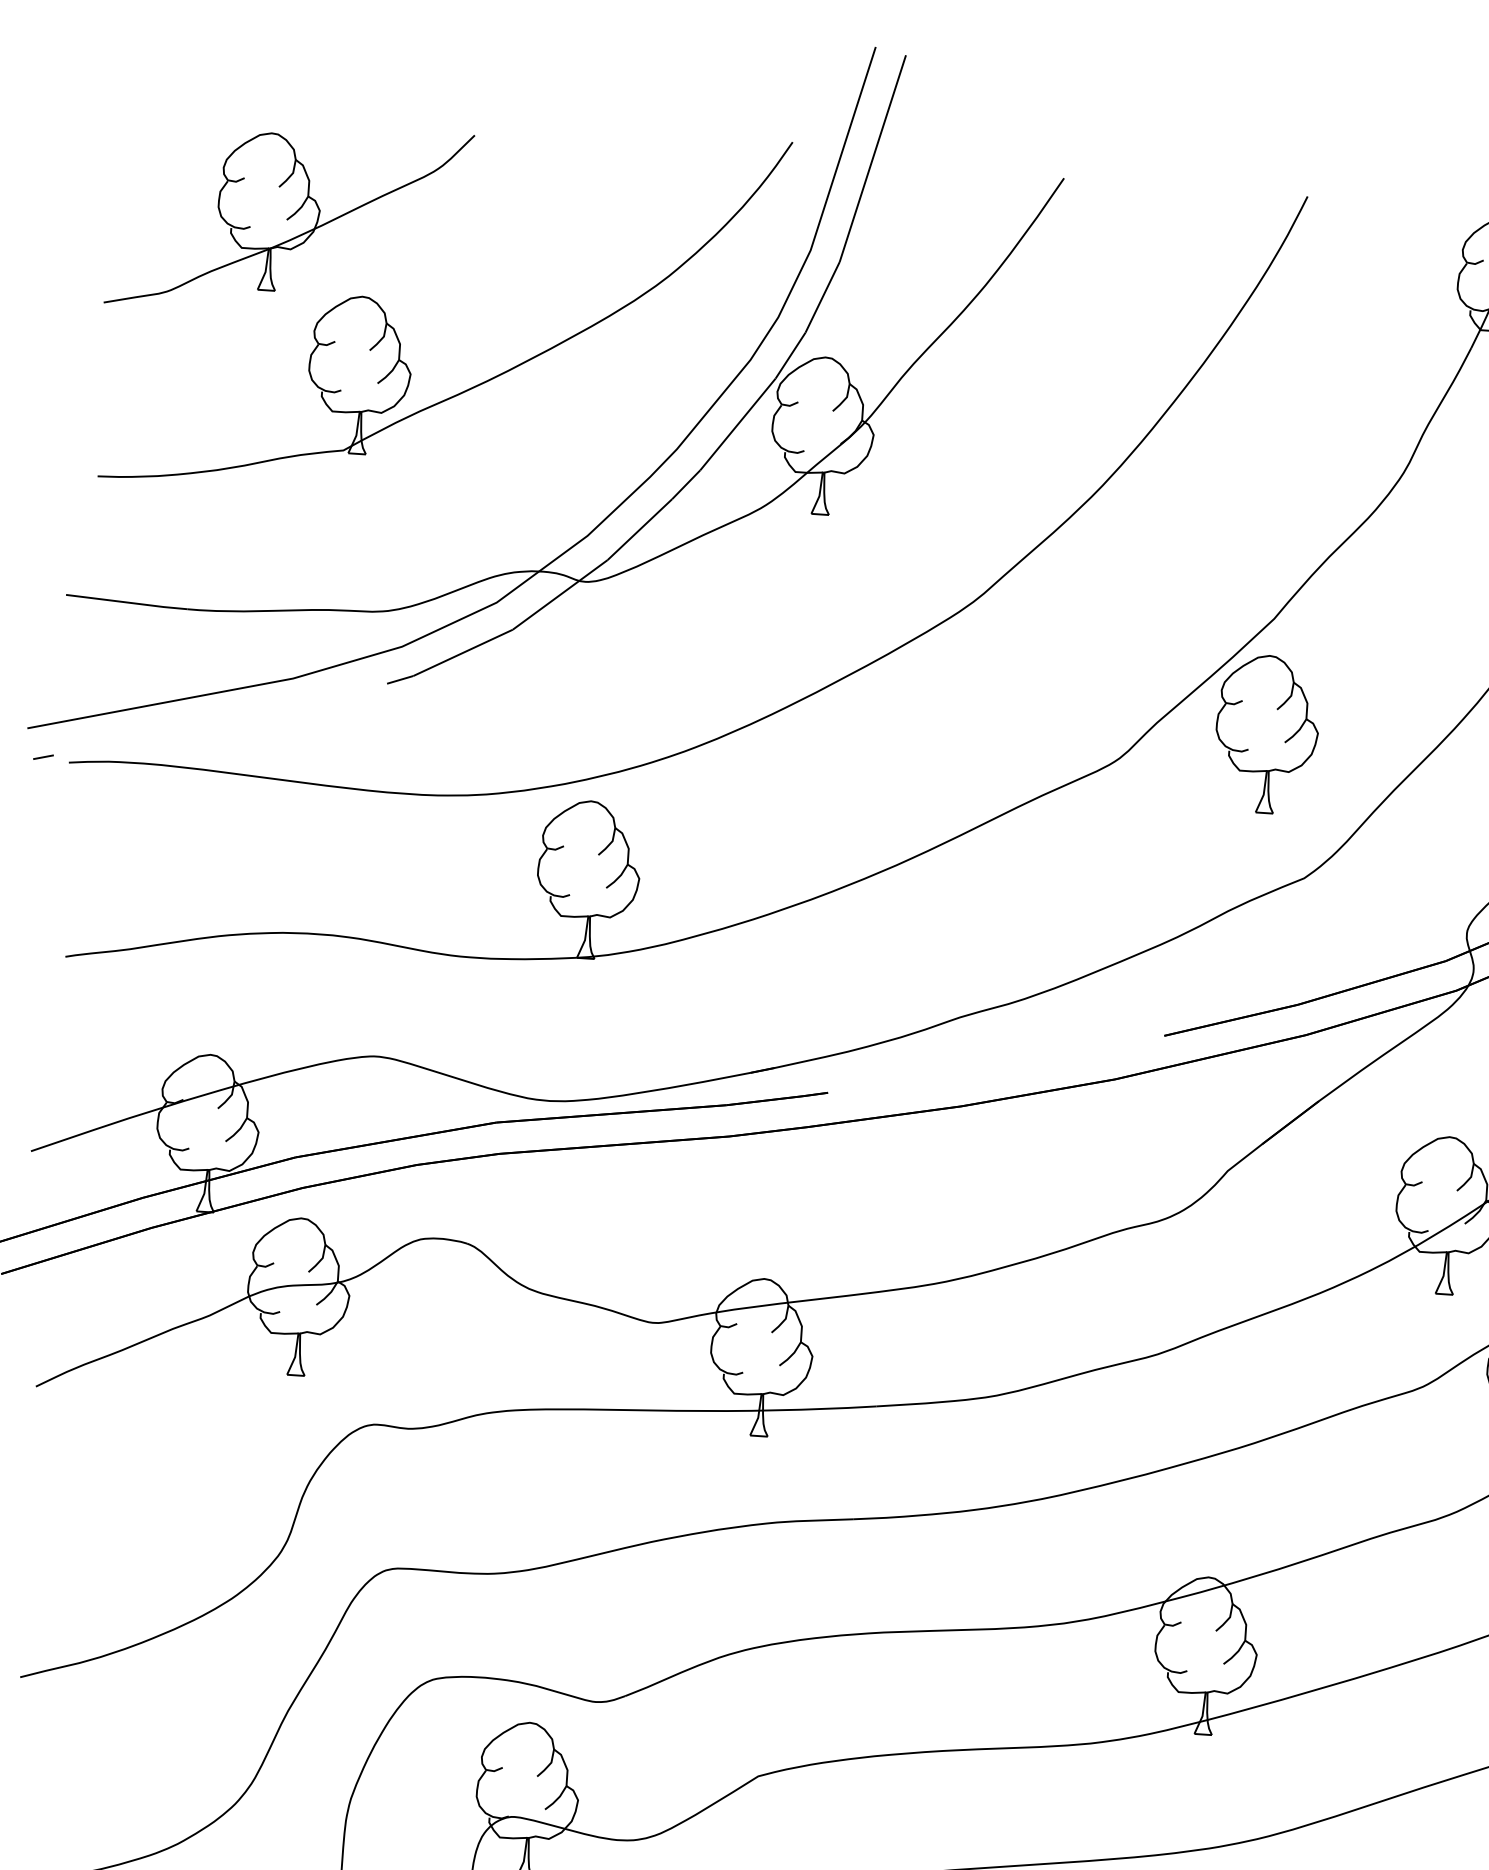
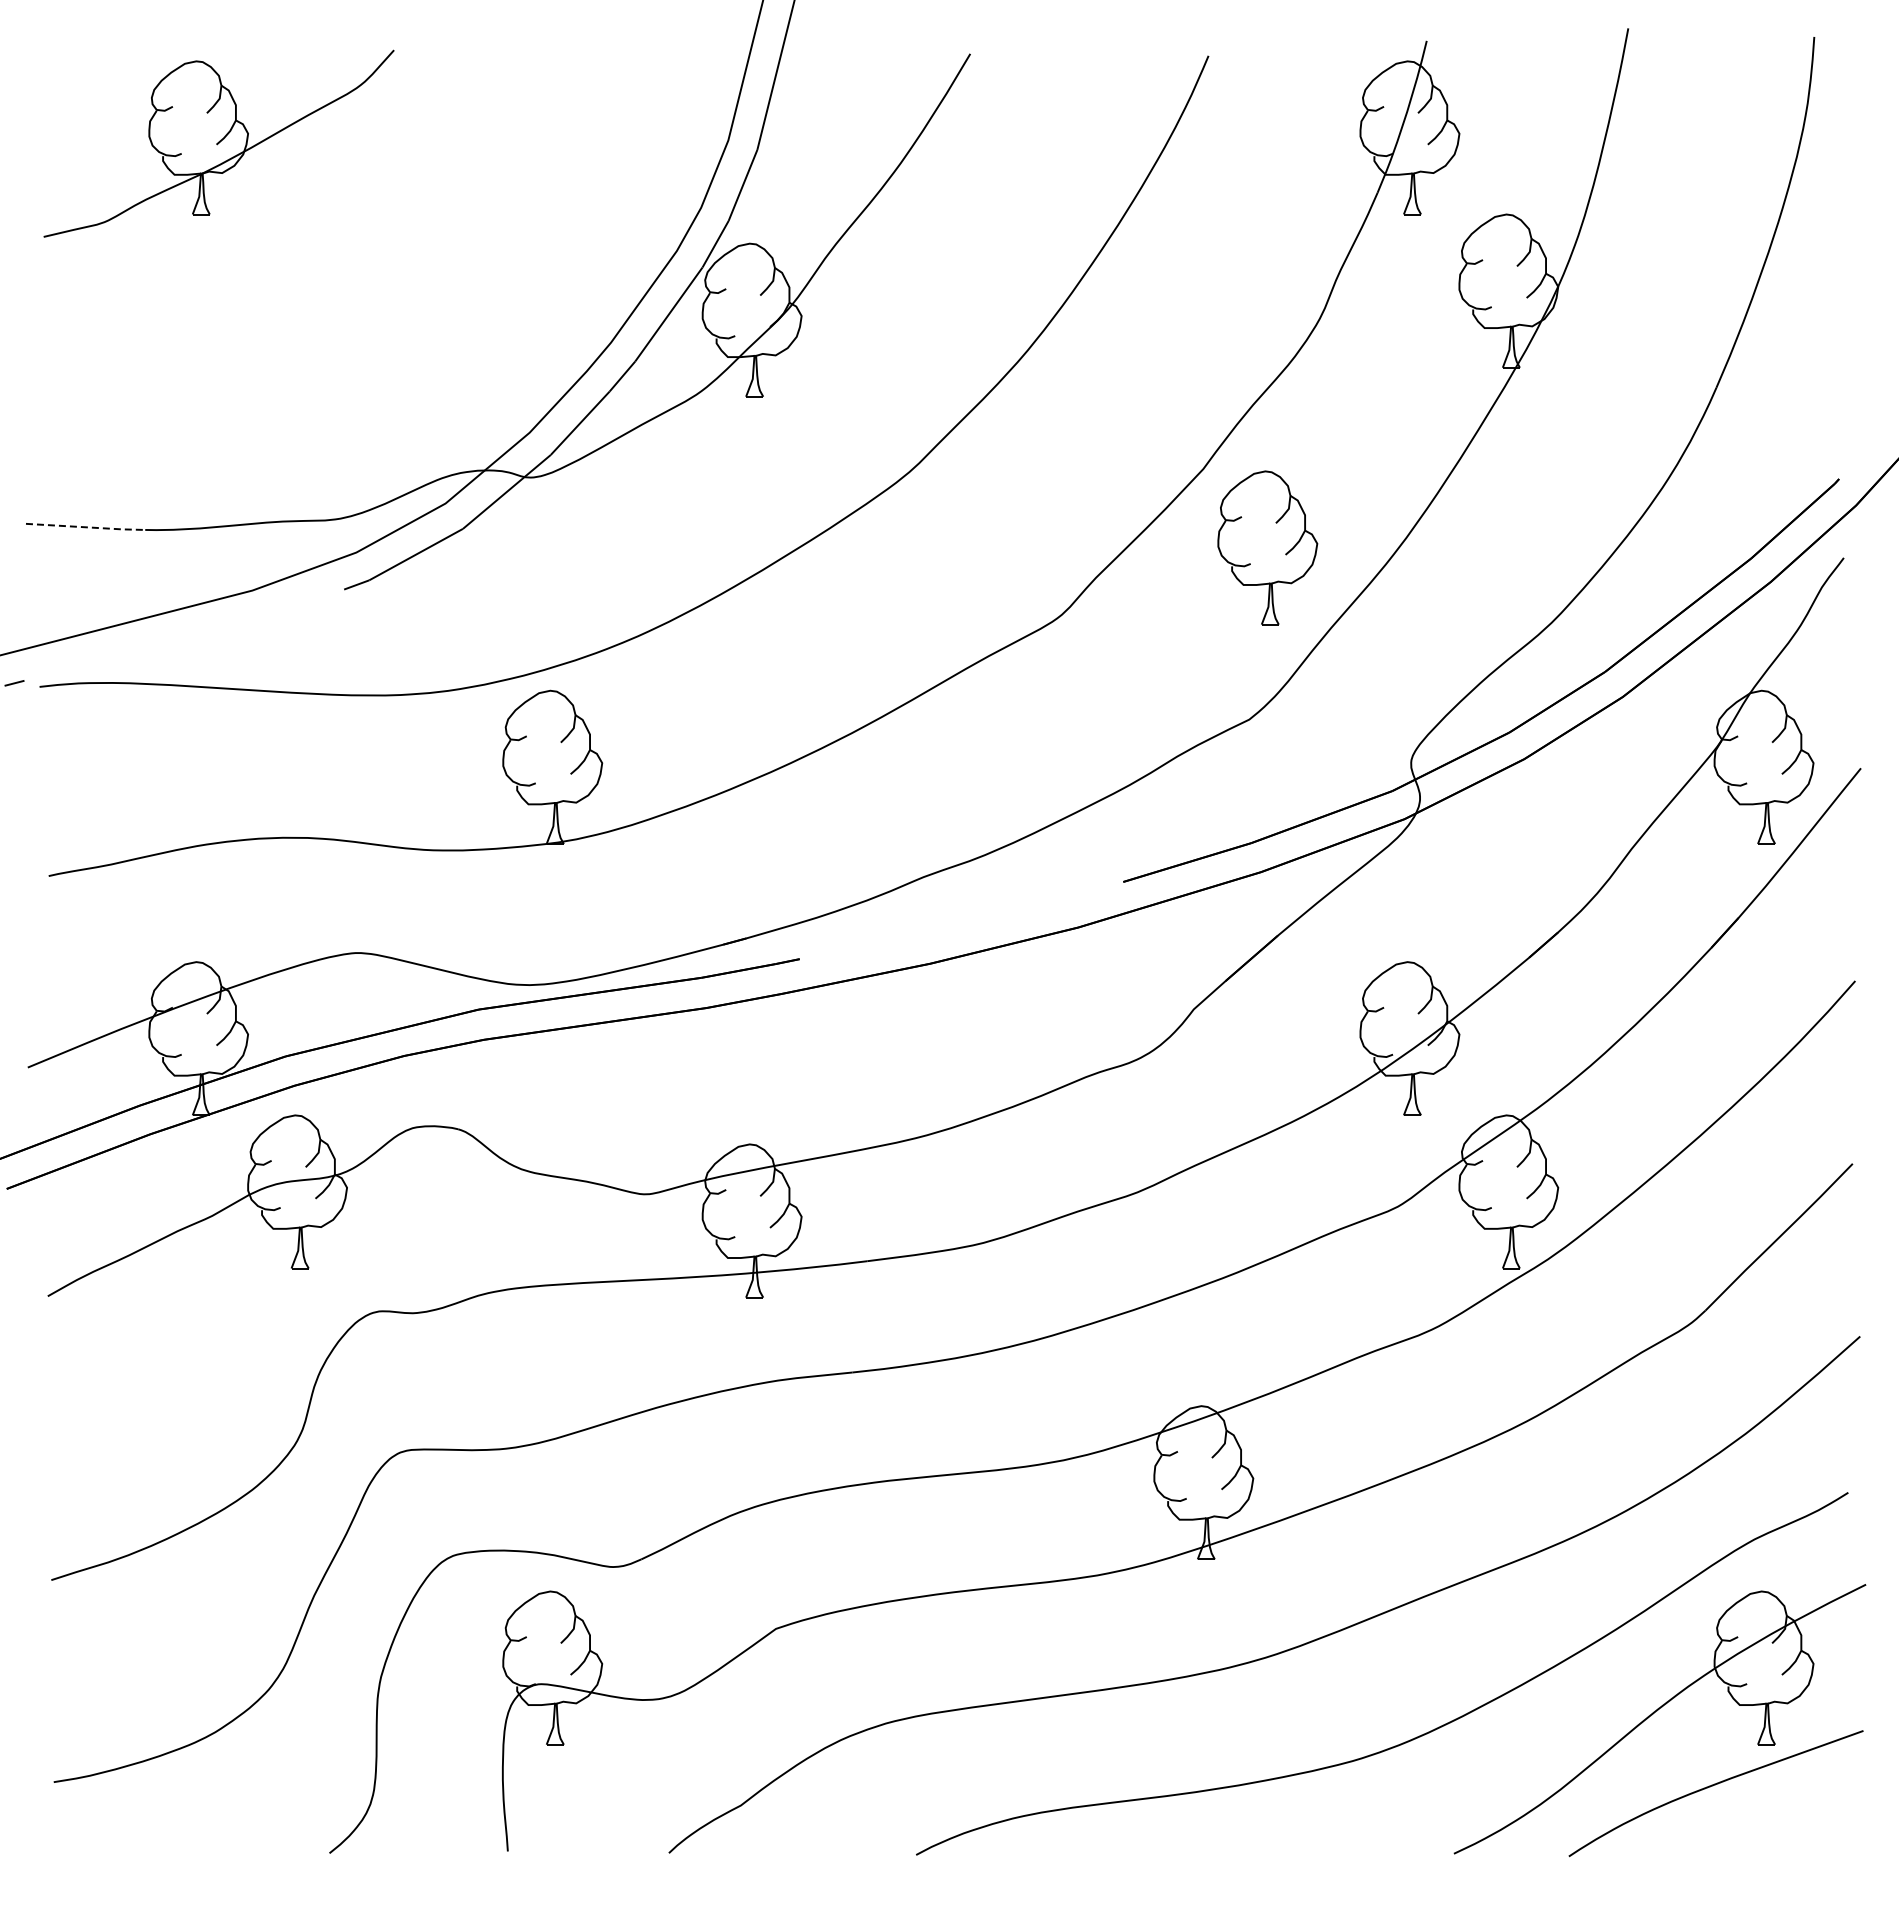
part: (395, 330) -> (329, 245), removed
line: (127, 602) -> (86, 527), solid -> dashed
part: (1266, 733) -> (1267, 547), moved

